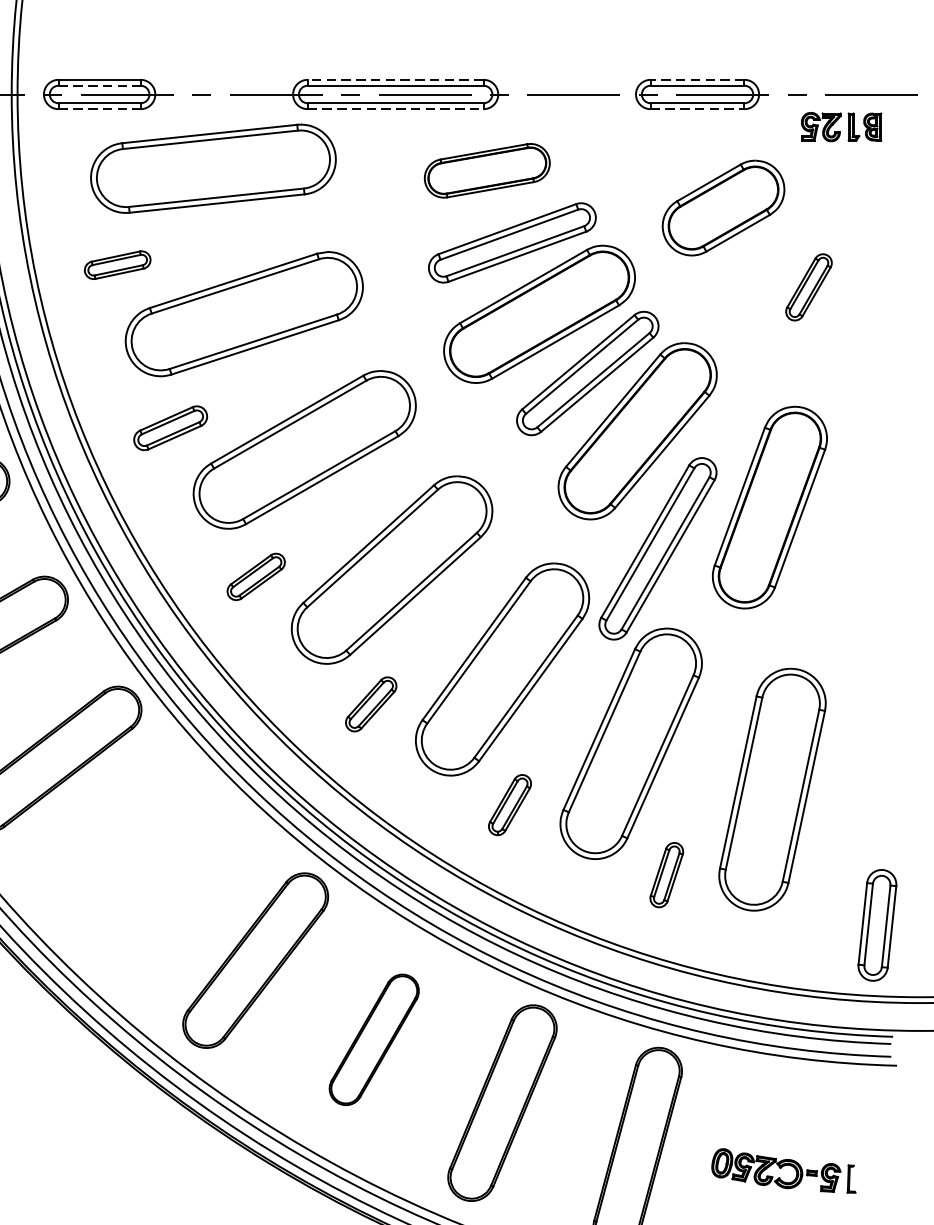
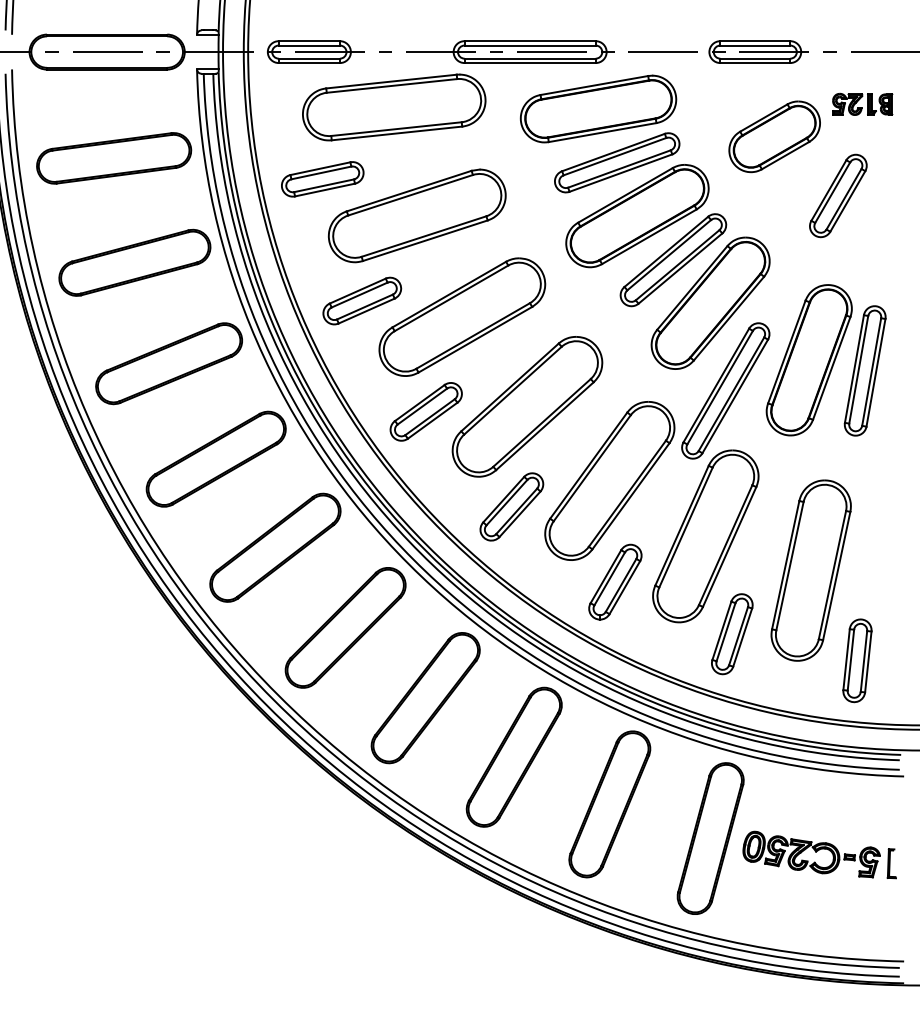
line: (396, 80) -> (530, 41), dashed -> solid
line: (697, 80) -> (755, 41), dashed -> solid
line: (99, 85) -> (309, 45), dashed -> solid
line: (99, 109) -> (309, 63), dashed -> solid
line: (396, 109) -> (530, 63), dashed -> solid
line: (697, 109) -> (755, 63), dashed -> solid
part: (841, 125) -> (862, 103), moved
part: (487, 170) -> (598, 108), size x1.67
part: (117, 265) -> (322, 179), size x1.67
part: (809, 286) -> (838, 195), size x1.67
part: (170, 427) -> (362, 300), size x1.43
part: (843, 521) -> (864, 370), added
part: (255, 576) -> (425, 411), size x1.67
part: (370, 703) -> (511, 506), size x1.67
part: (510, 804) -> (615, 581), size x1.67
part: (148, 865) -> (345, 627), added
part: (666, 875) -> (732, 634), size x1.67
part: (877, 924) -> (857, 660), moved
part: (373, 1038) -> (513, 756), size x1.43
part: (783, 1170) -> (819, 854), size x1.43

